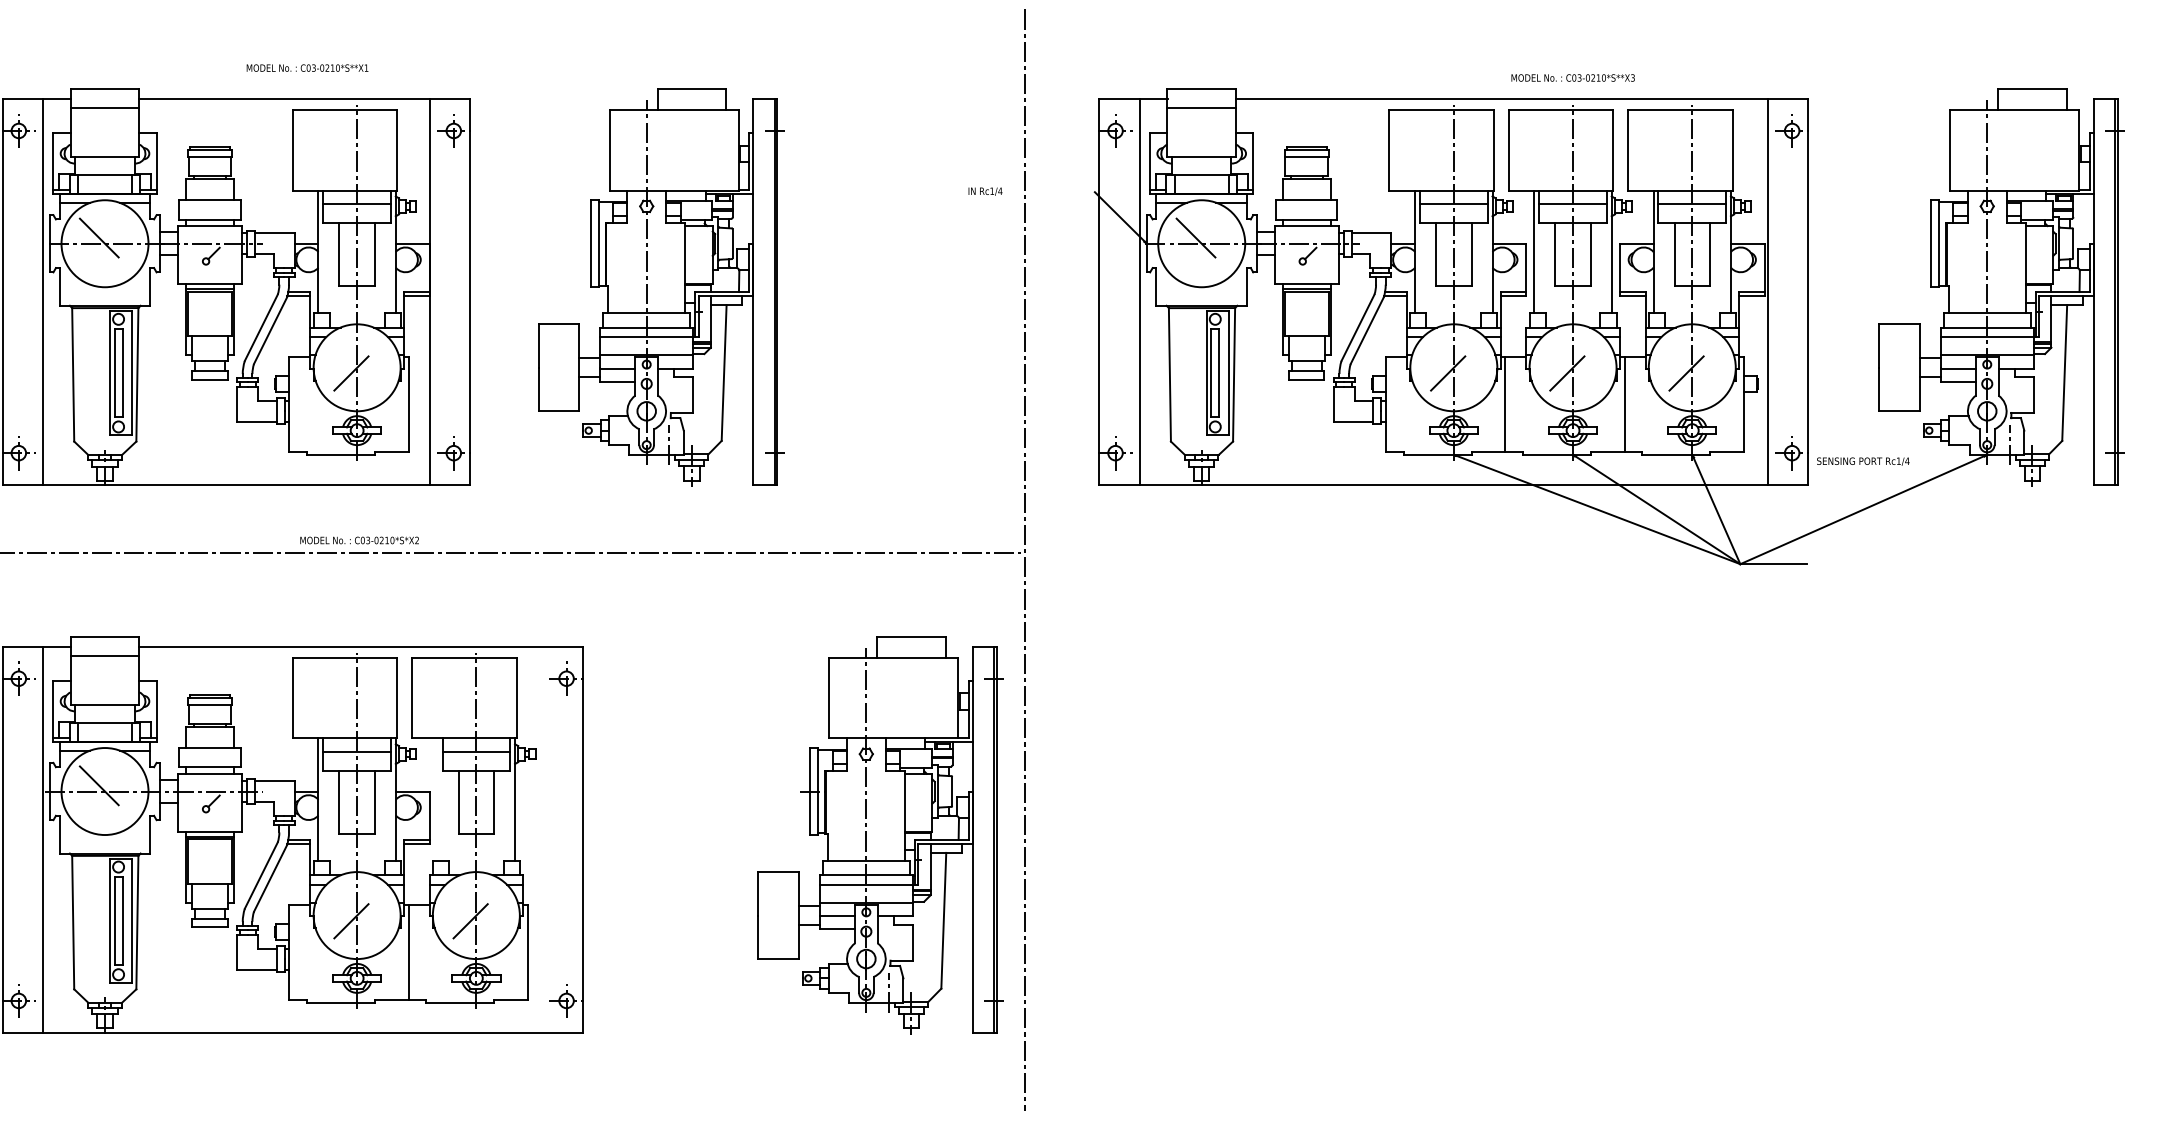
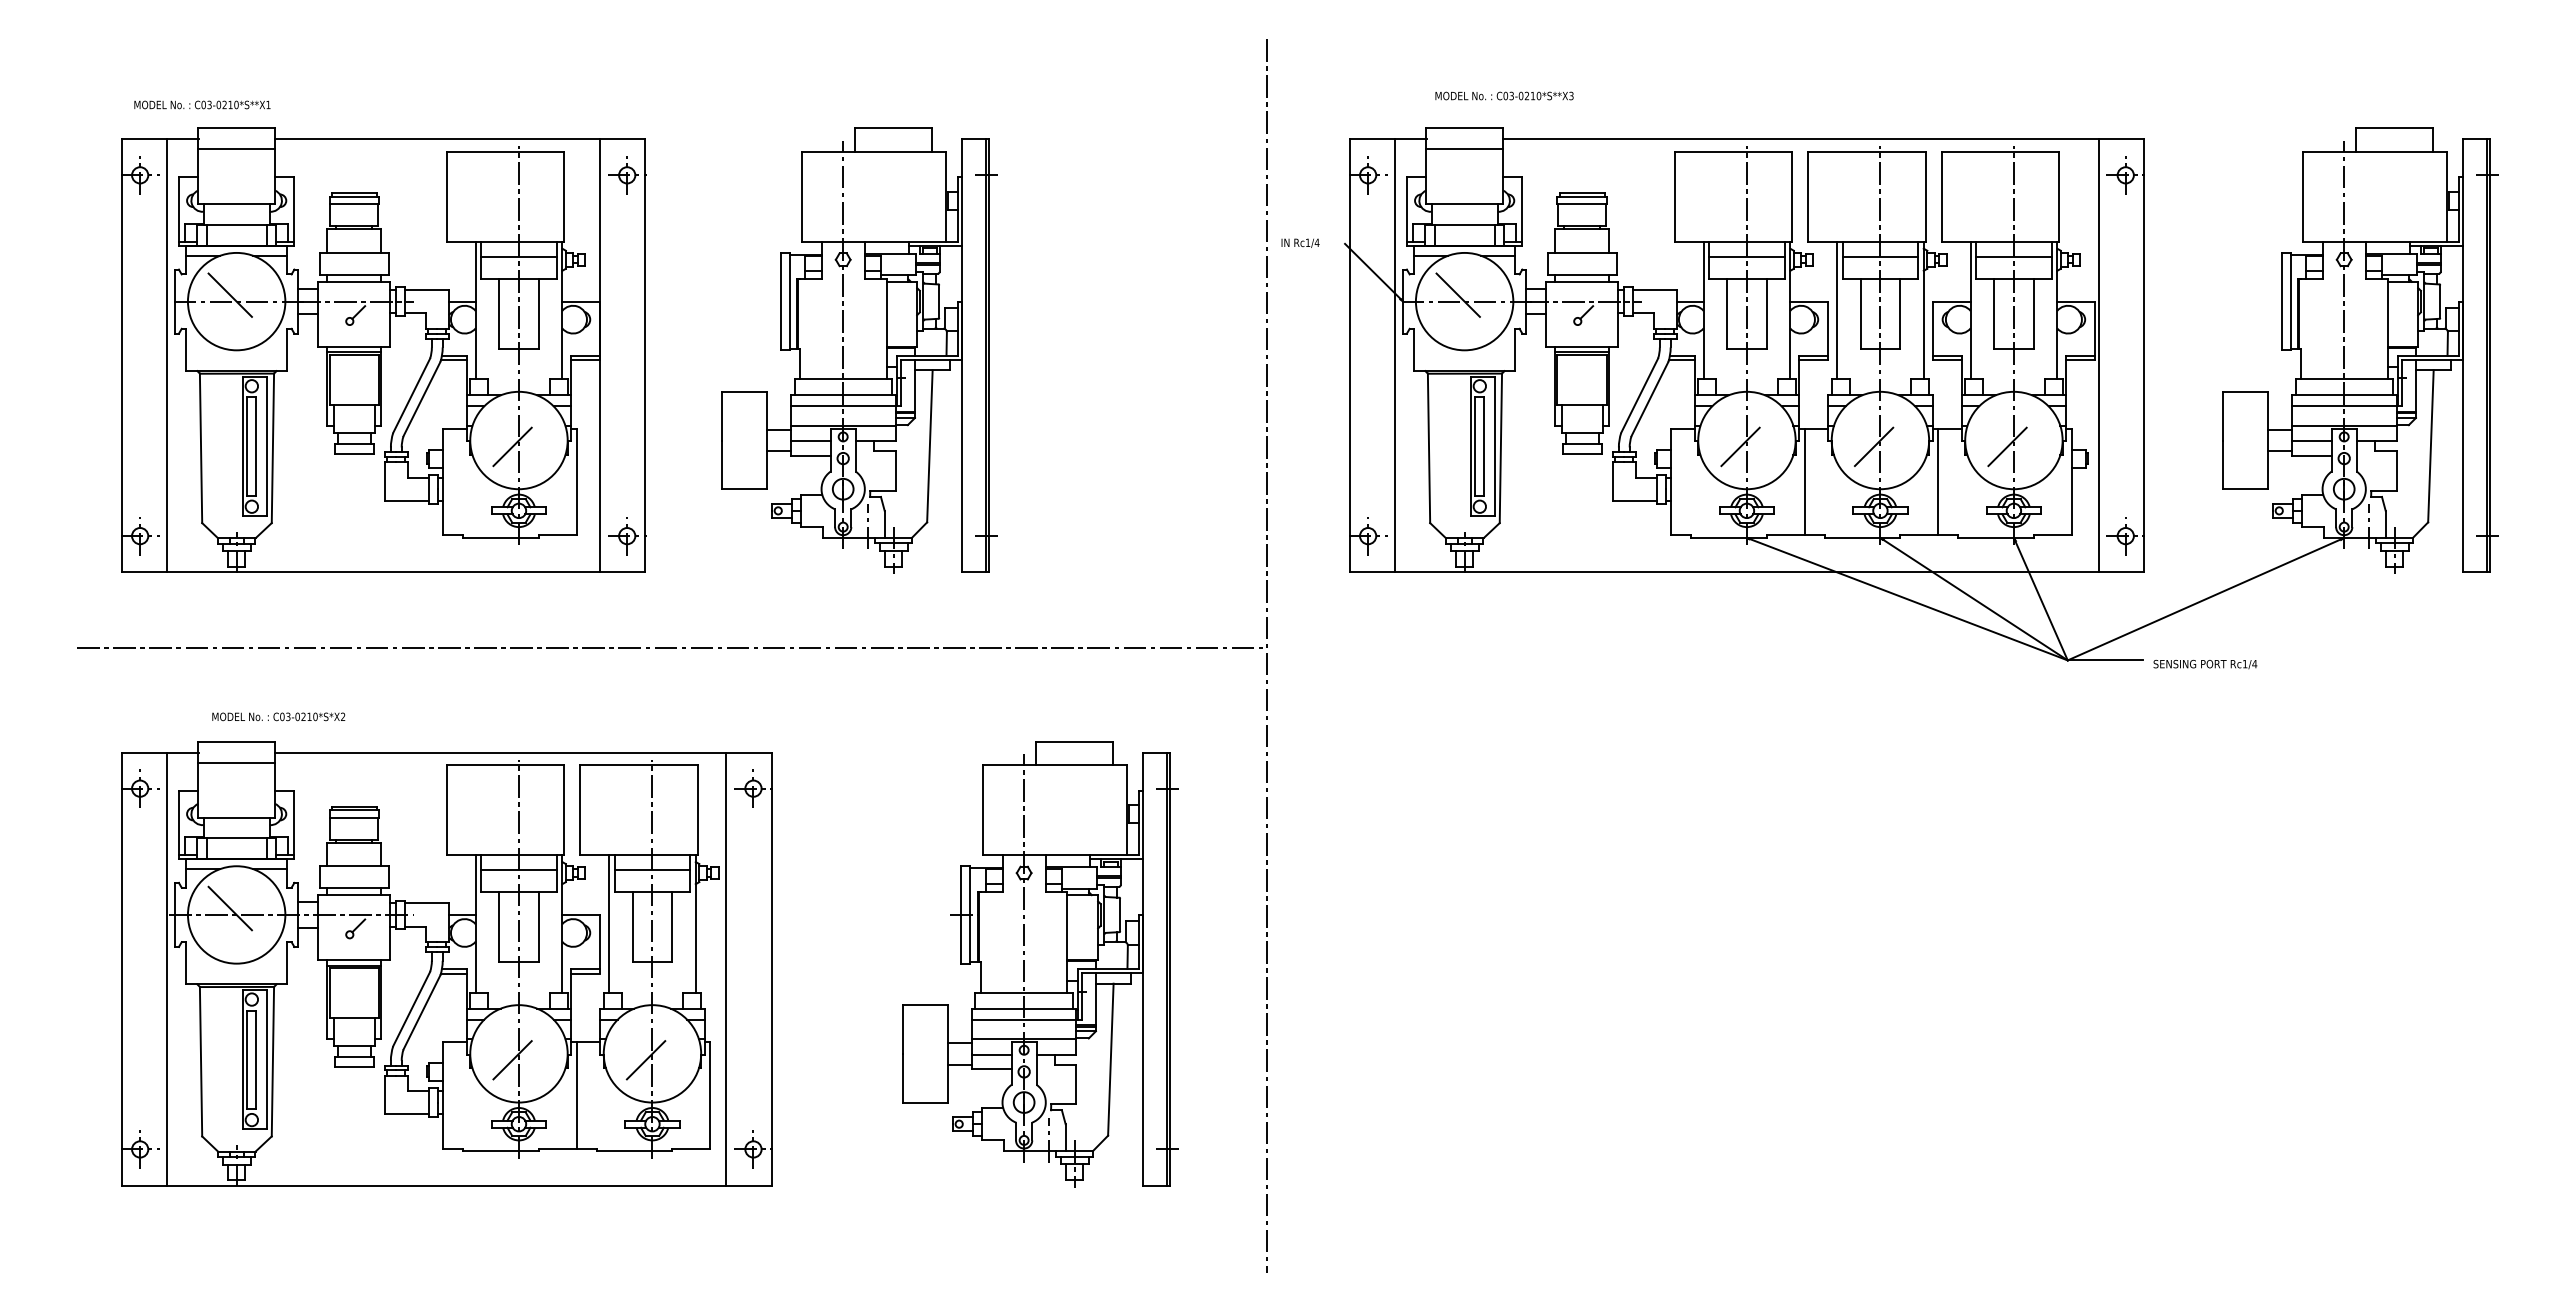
text: (307, 67) -> (202, 104), moved
text: (1573, 77) -> (1504, 95), moved
text: (985, 190) -> (1300, 242), moved
text: (1863, 461) -> (2205, 664), moved
text: (359, 540) -> (278, 716), moved
line: (437, 799) -> (609, 923), added
part: (880, 835) -> (1040, 964), moved
line: (542, 839) -> (726, 968), added

